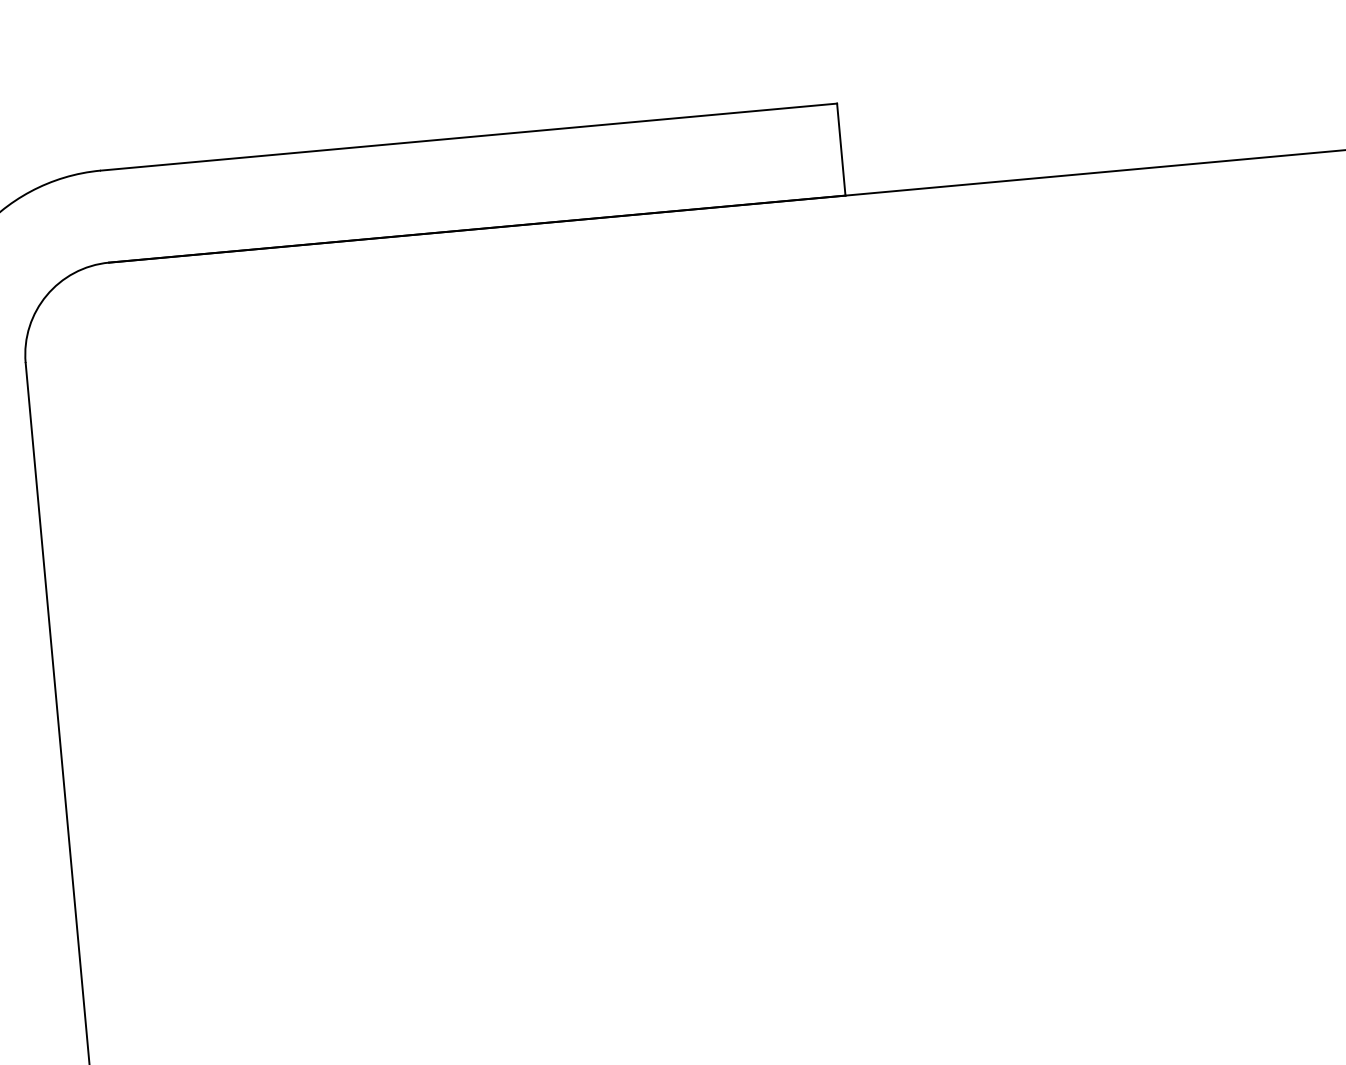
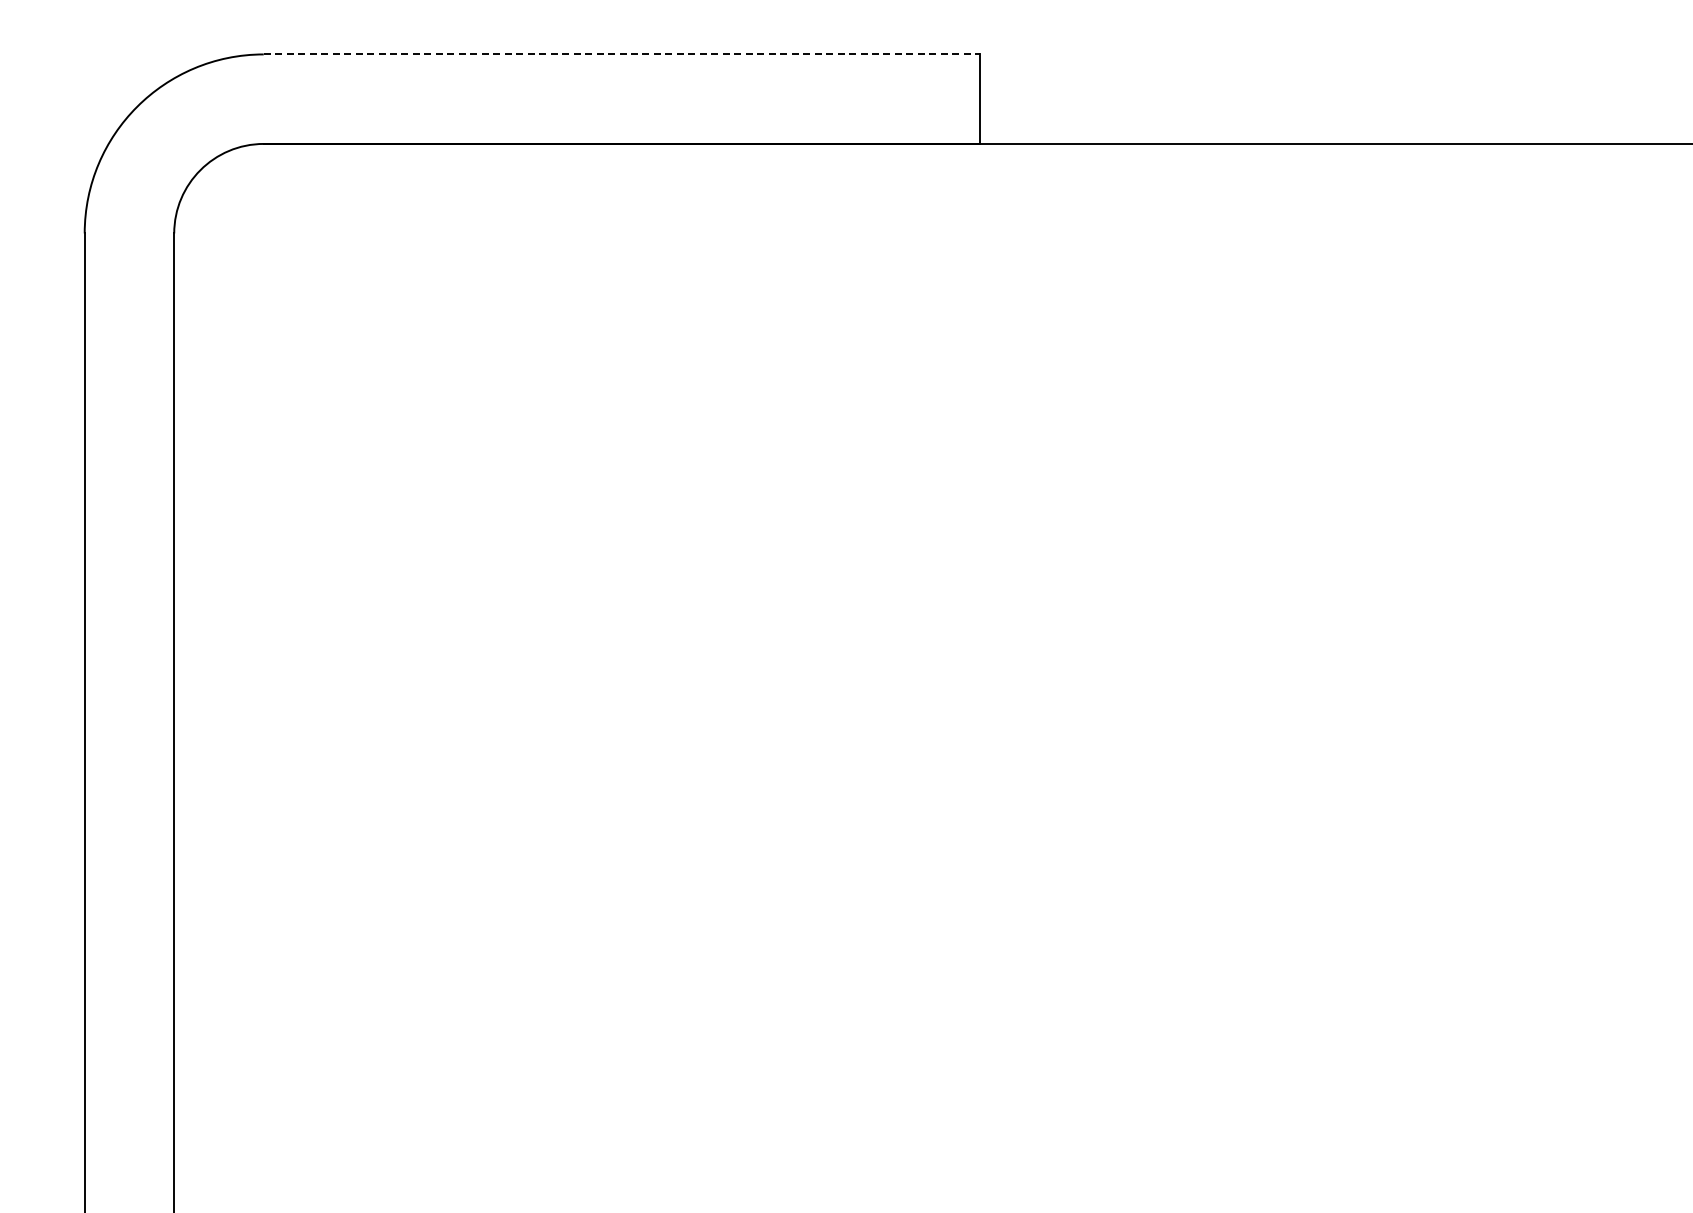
line: (469, 137) -> (622, 54), solid -> dashed

